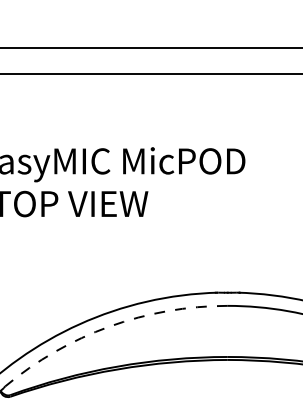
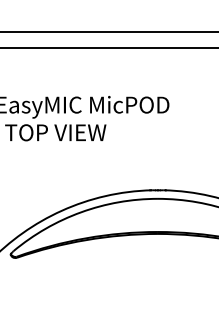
arc: (109, 326) -> (81, 212), dashed -> solid

